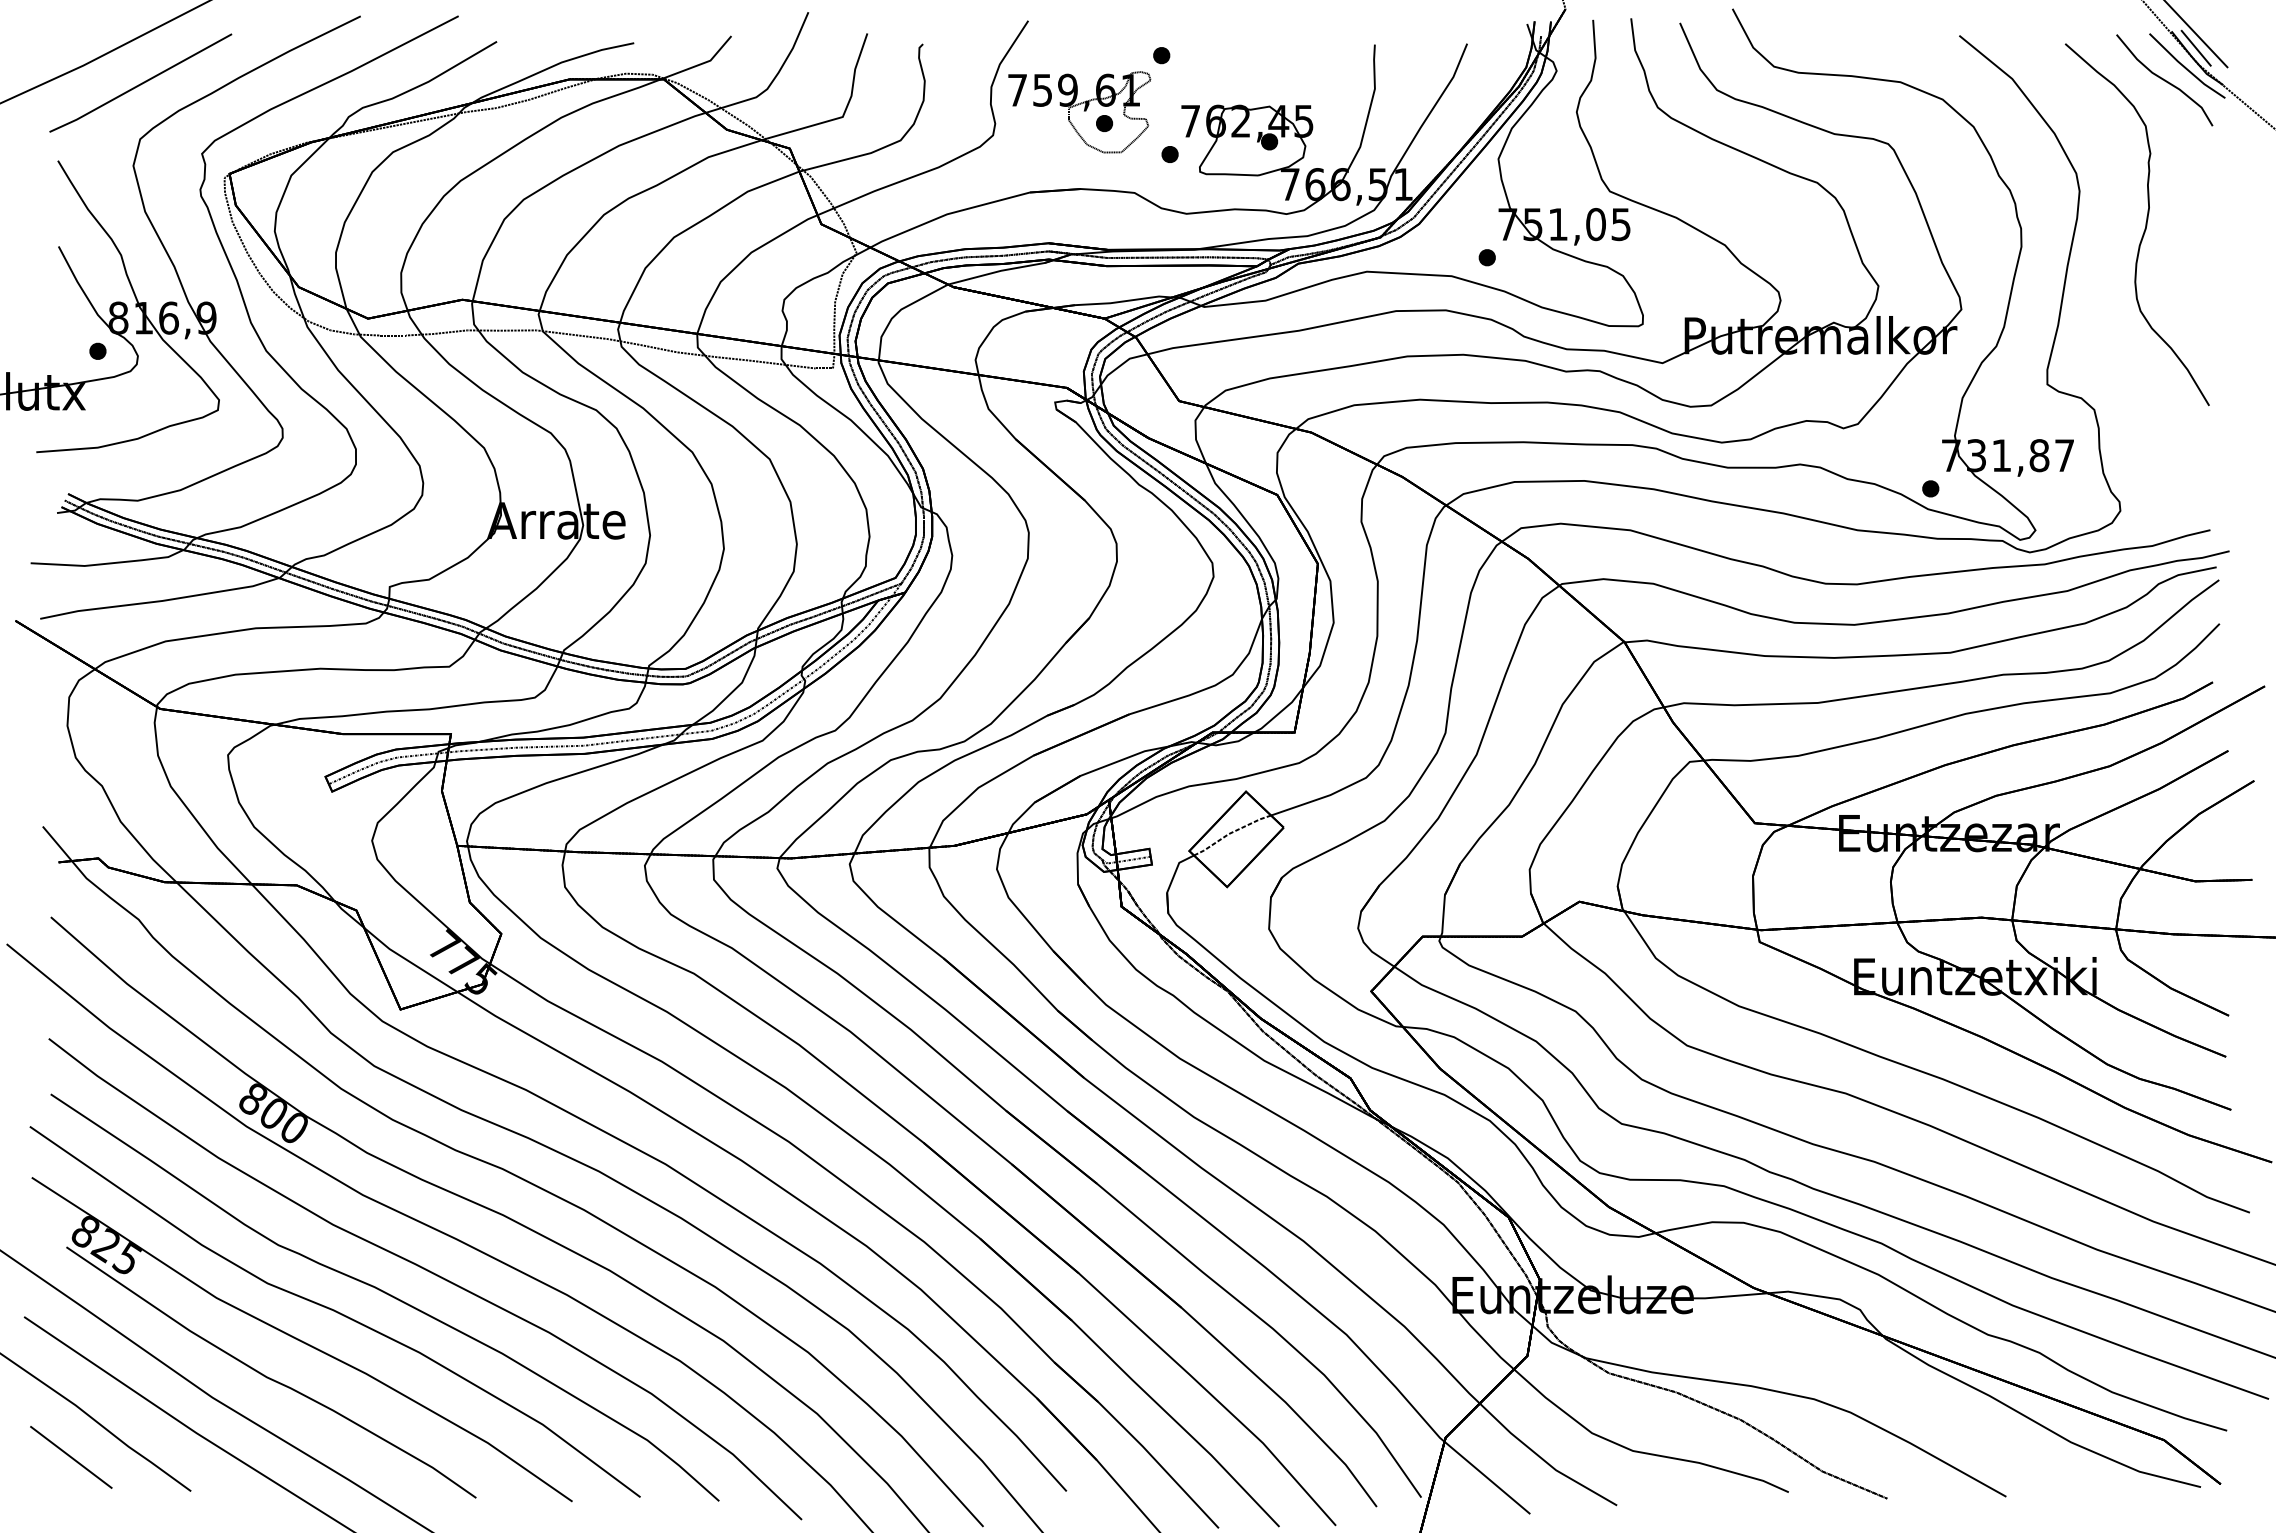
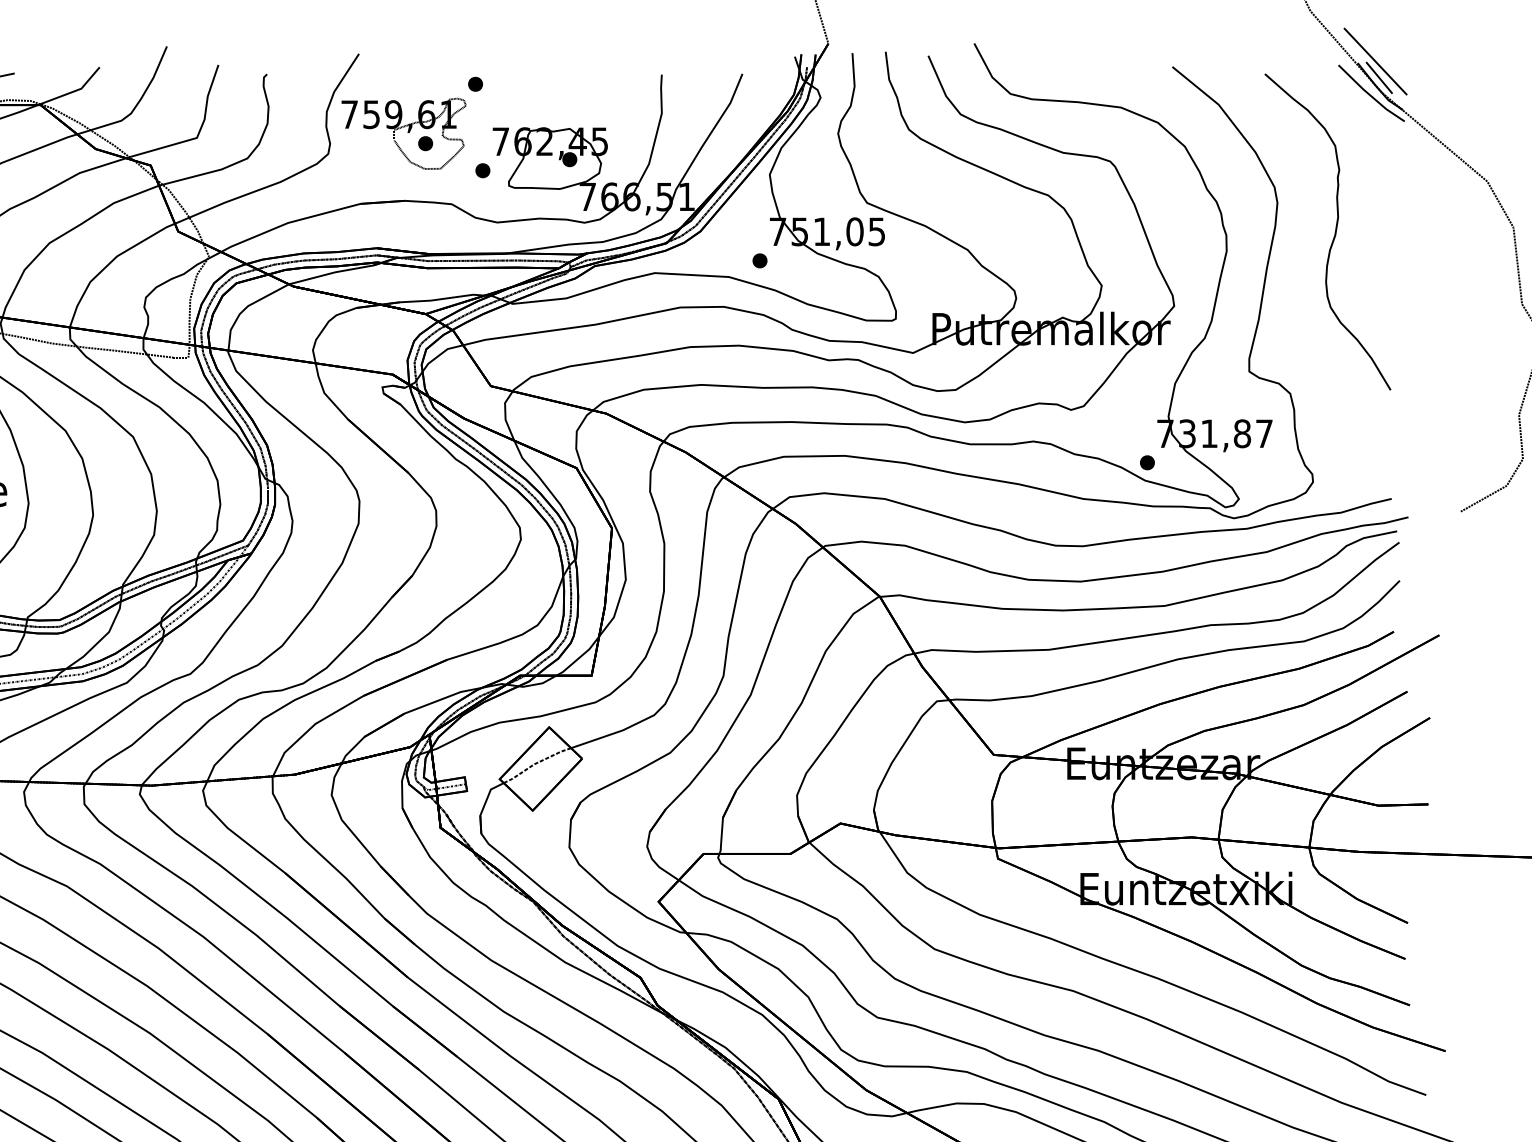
curve: (2164, 80) -> (1351, 106), removed

